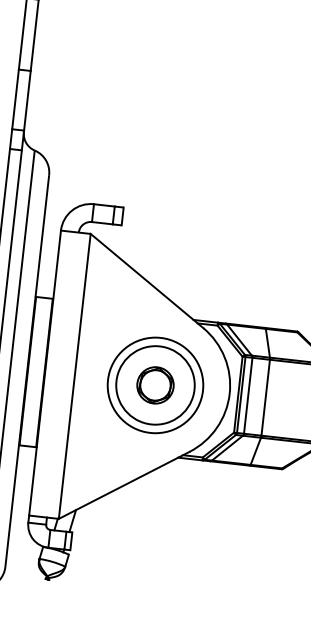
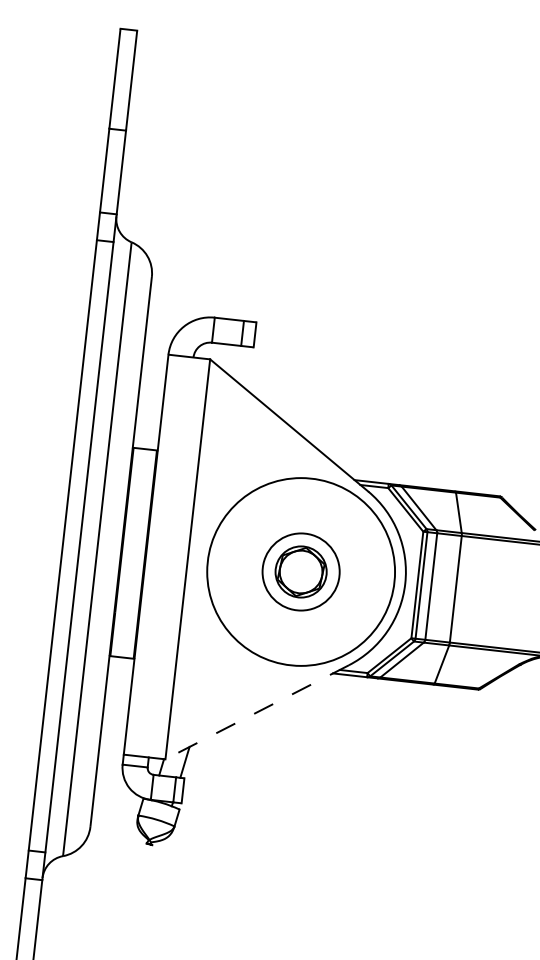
circle: (155, 385) -> (301, 571), size x0.7
circle: (155, 385) -> (301, 571), size x1.4
line: (123, 485) -> (256, 712), solid -> dashed

